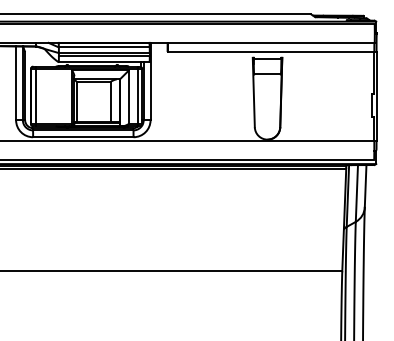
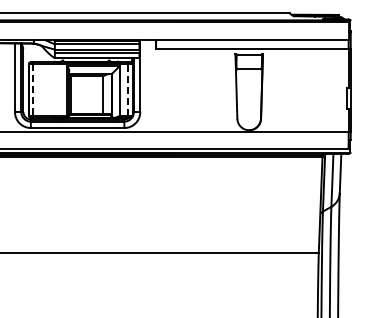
line: (35, 96) -> (33, 90), solid -> dashed
line: (137, 96) -> (128, 90), solid -> dashed

